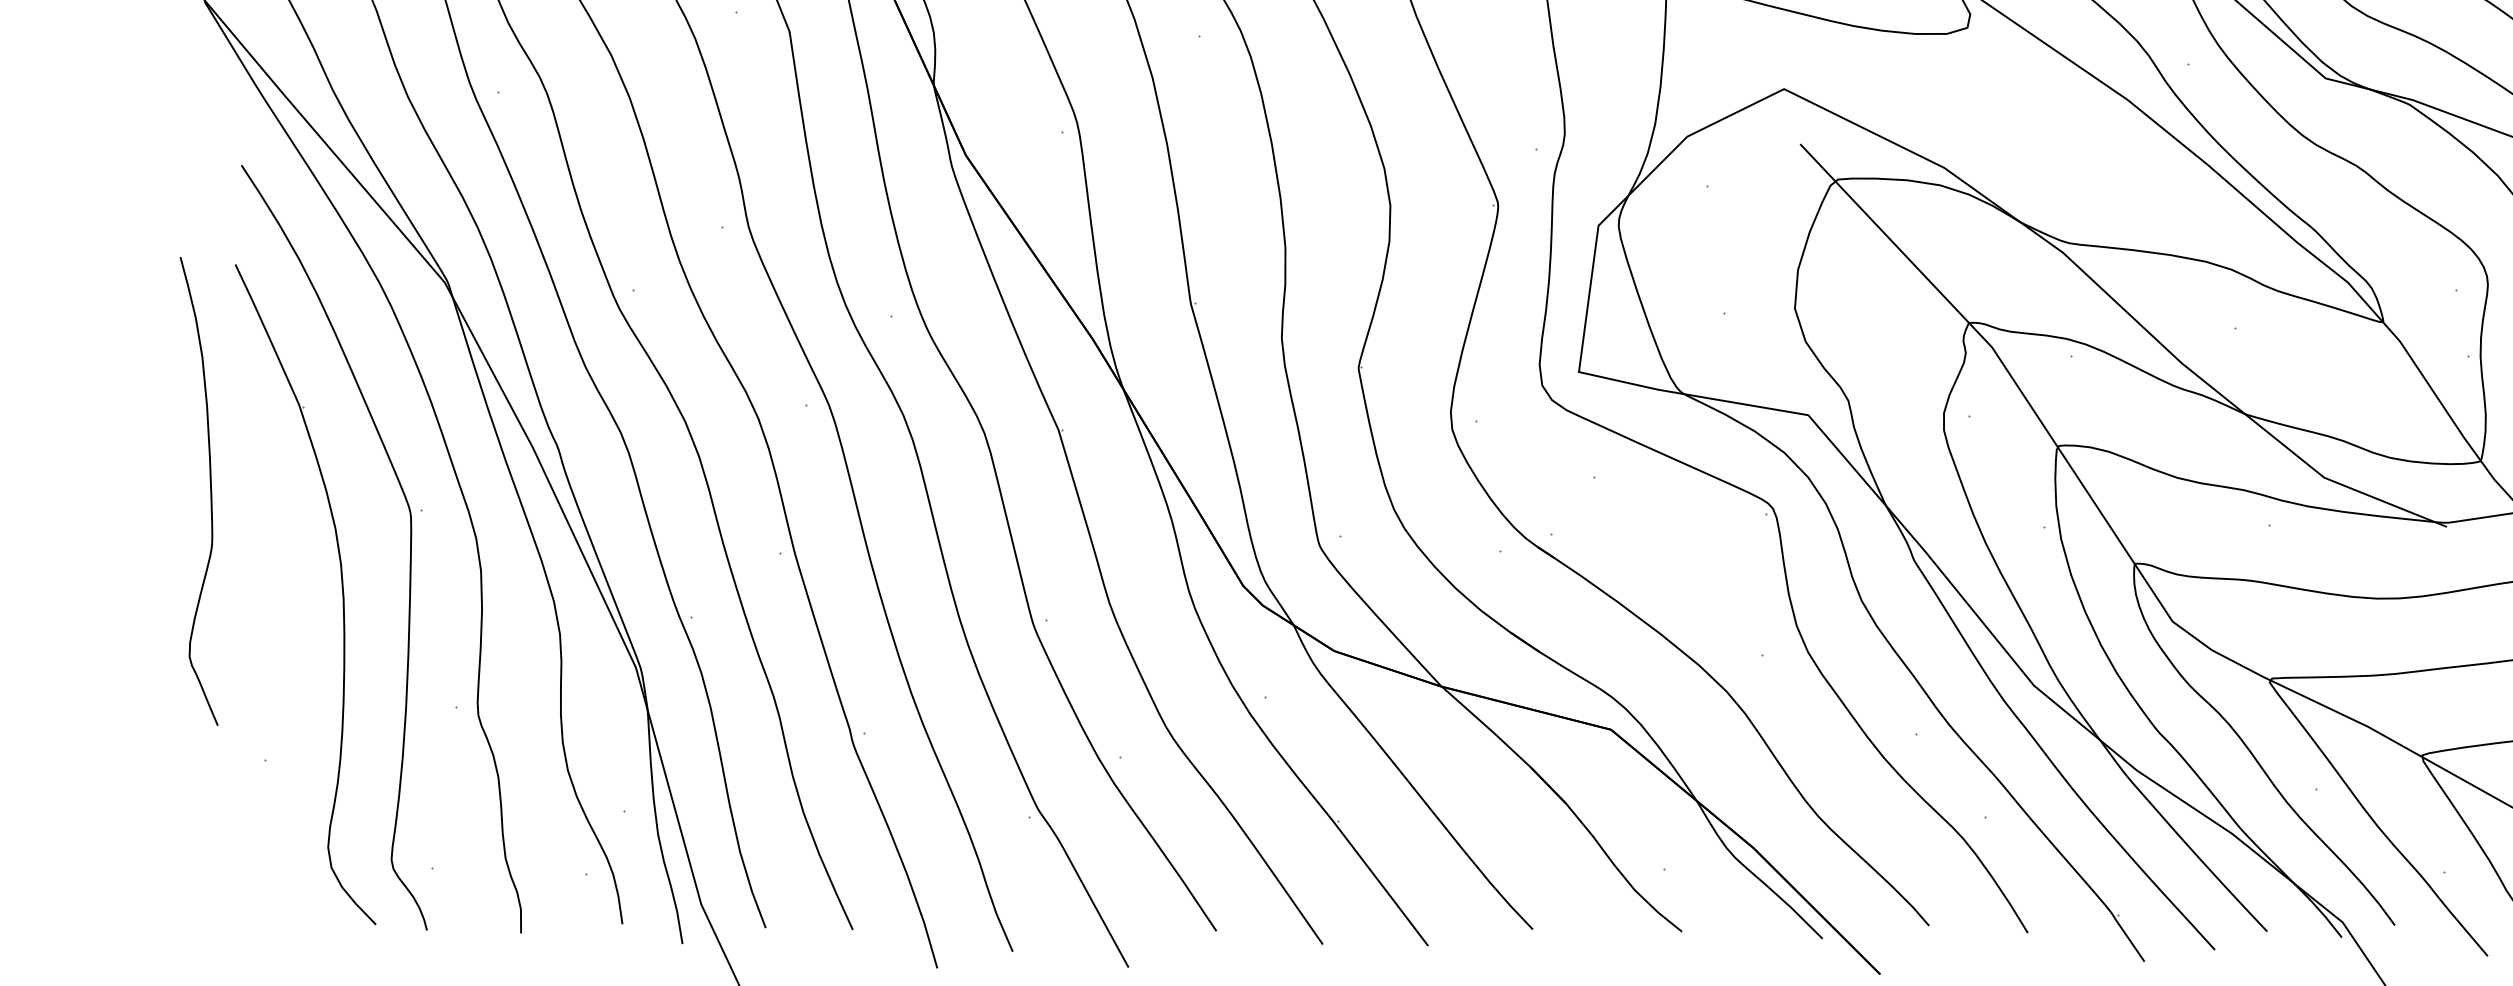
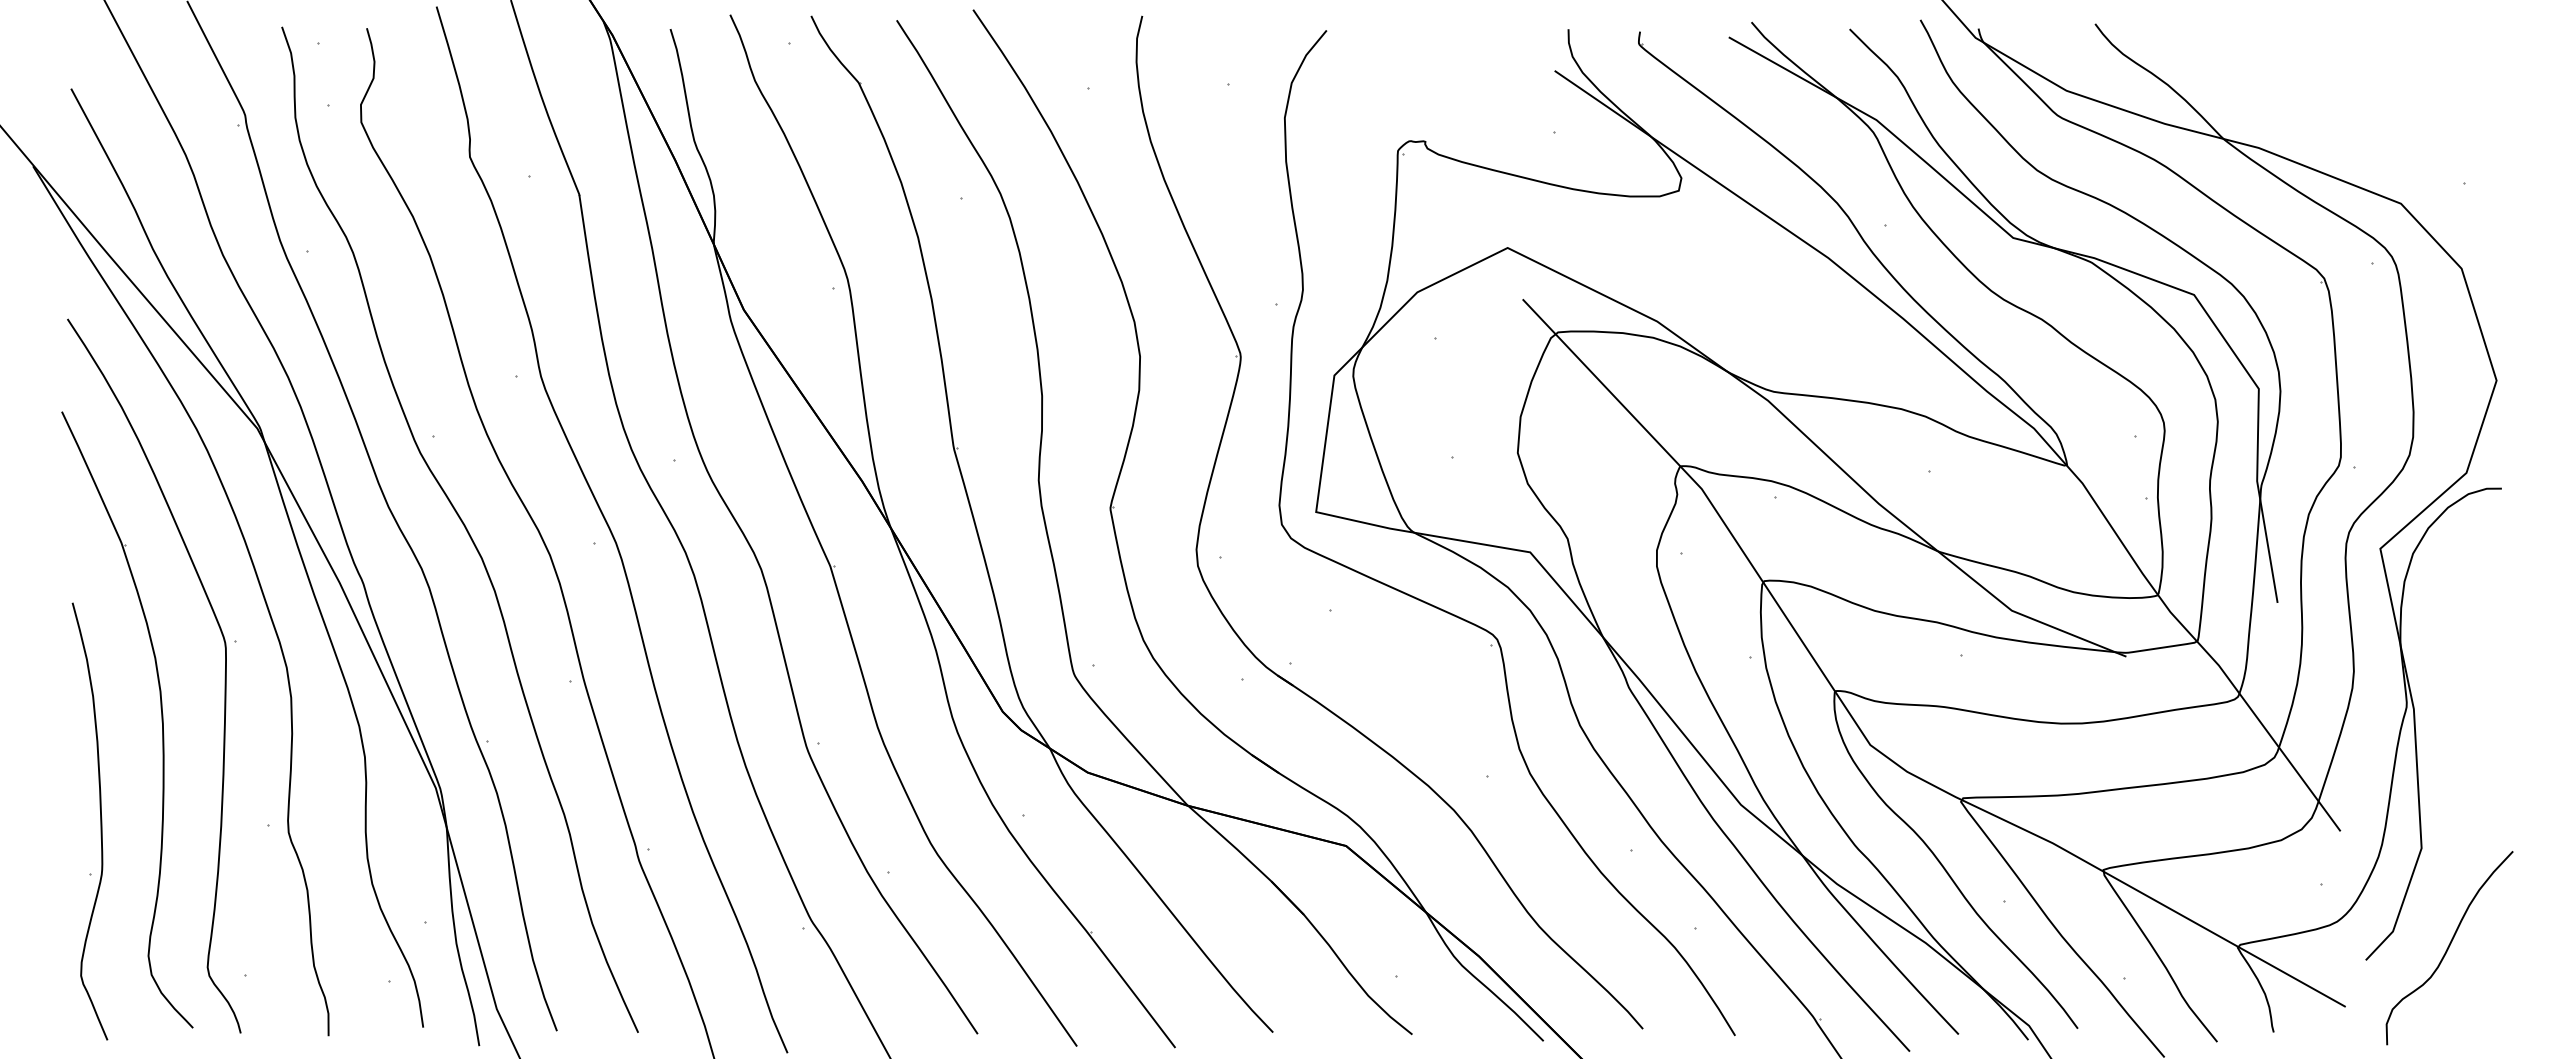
curve: (210, 491) -> (100, 821), moved

